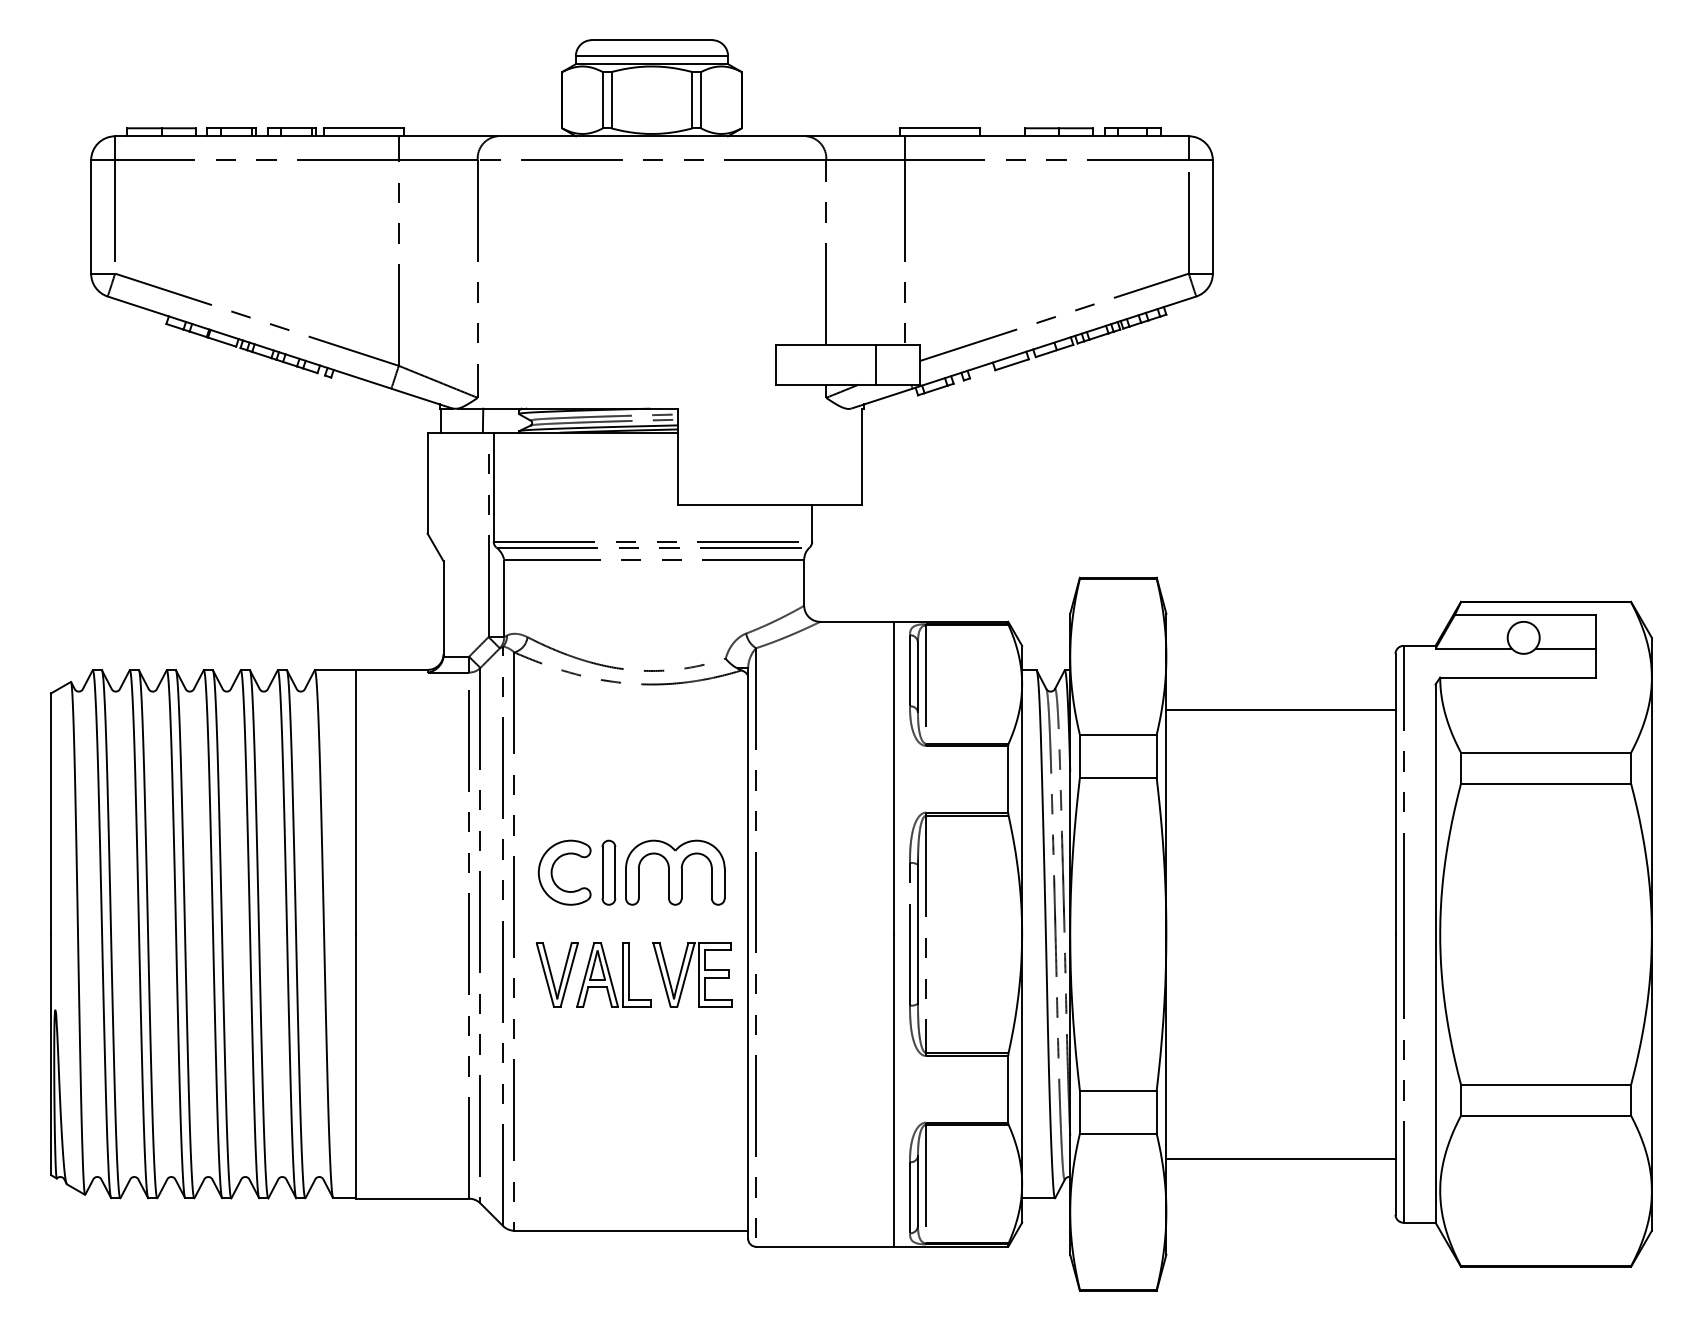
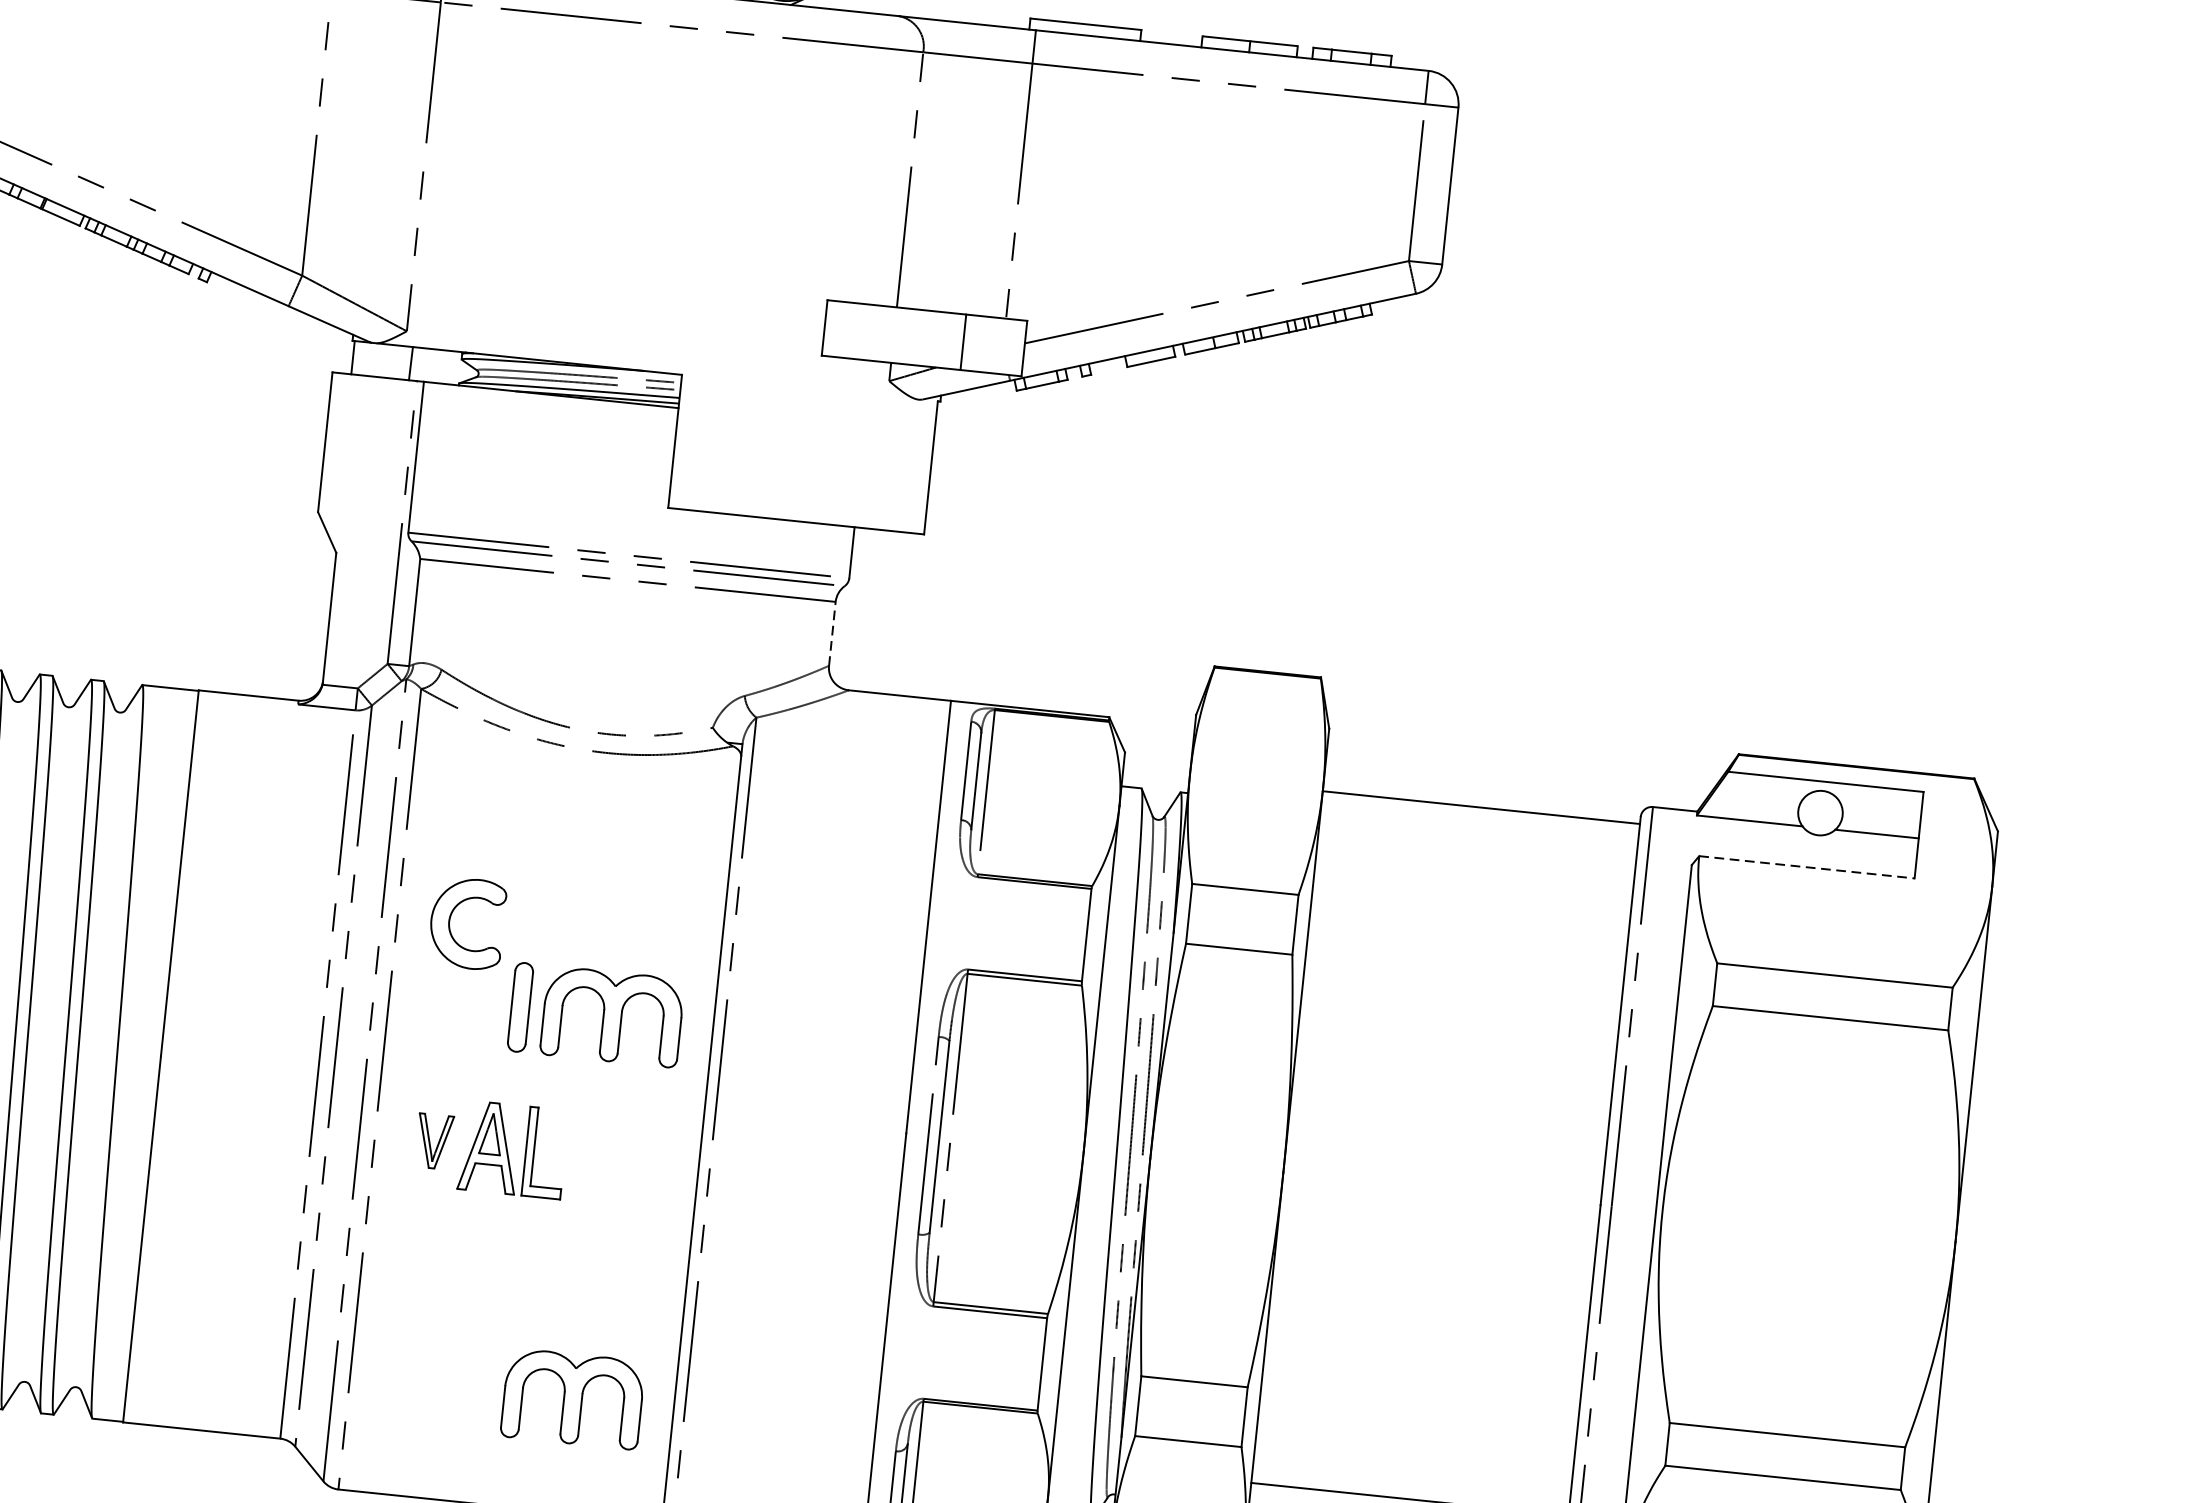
line: (804, 582) -> (832, 633), solid -> dashed
line: (1518, 677) -> (1807, 867), solid -> dashed
line: (1280, 709) -> (1480, 806), moved
part: (553, 868) -> (452, 916), moved
part: (556, 974) -> (433, 1140), size x0.6
part: (692, 974) -> (621, 1160), removed
part: (675, 1148) -> (573, 1398), added

